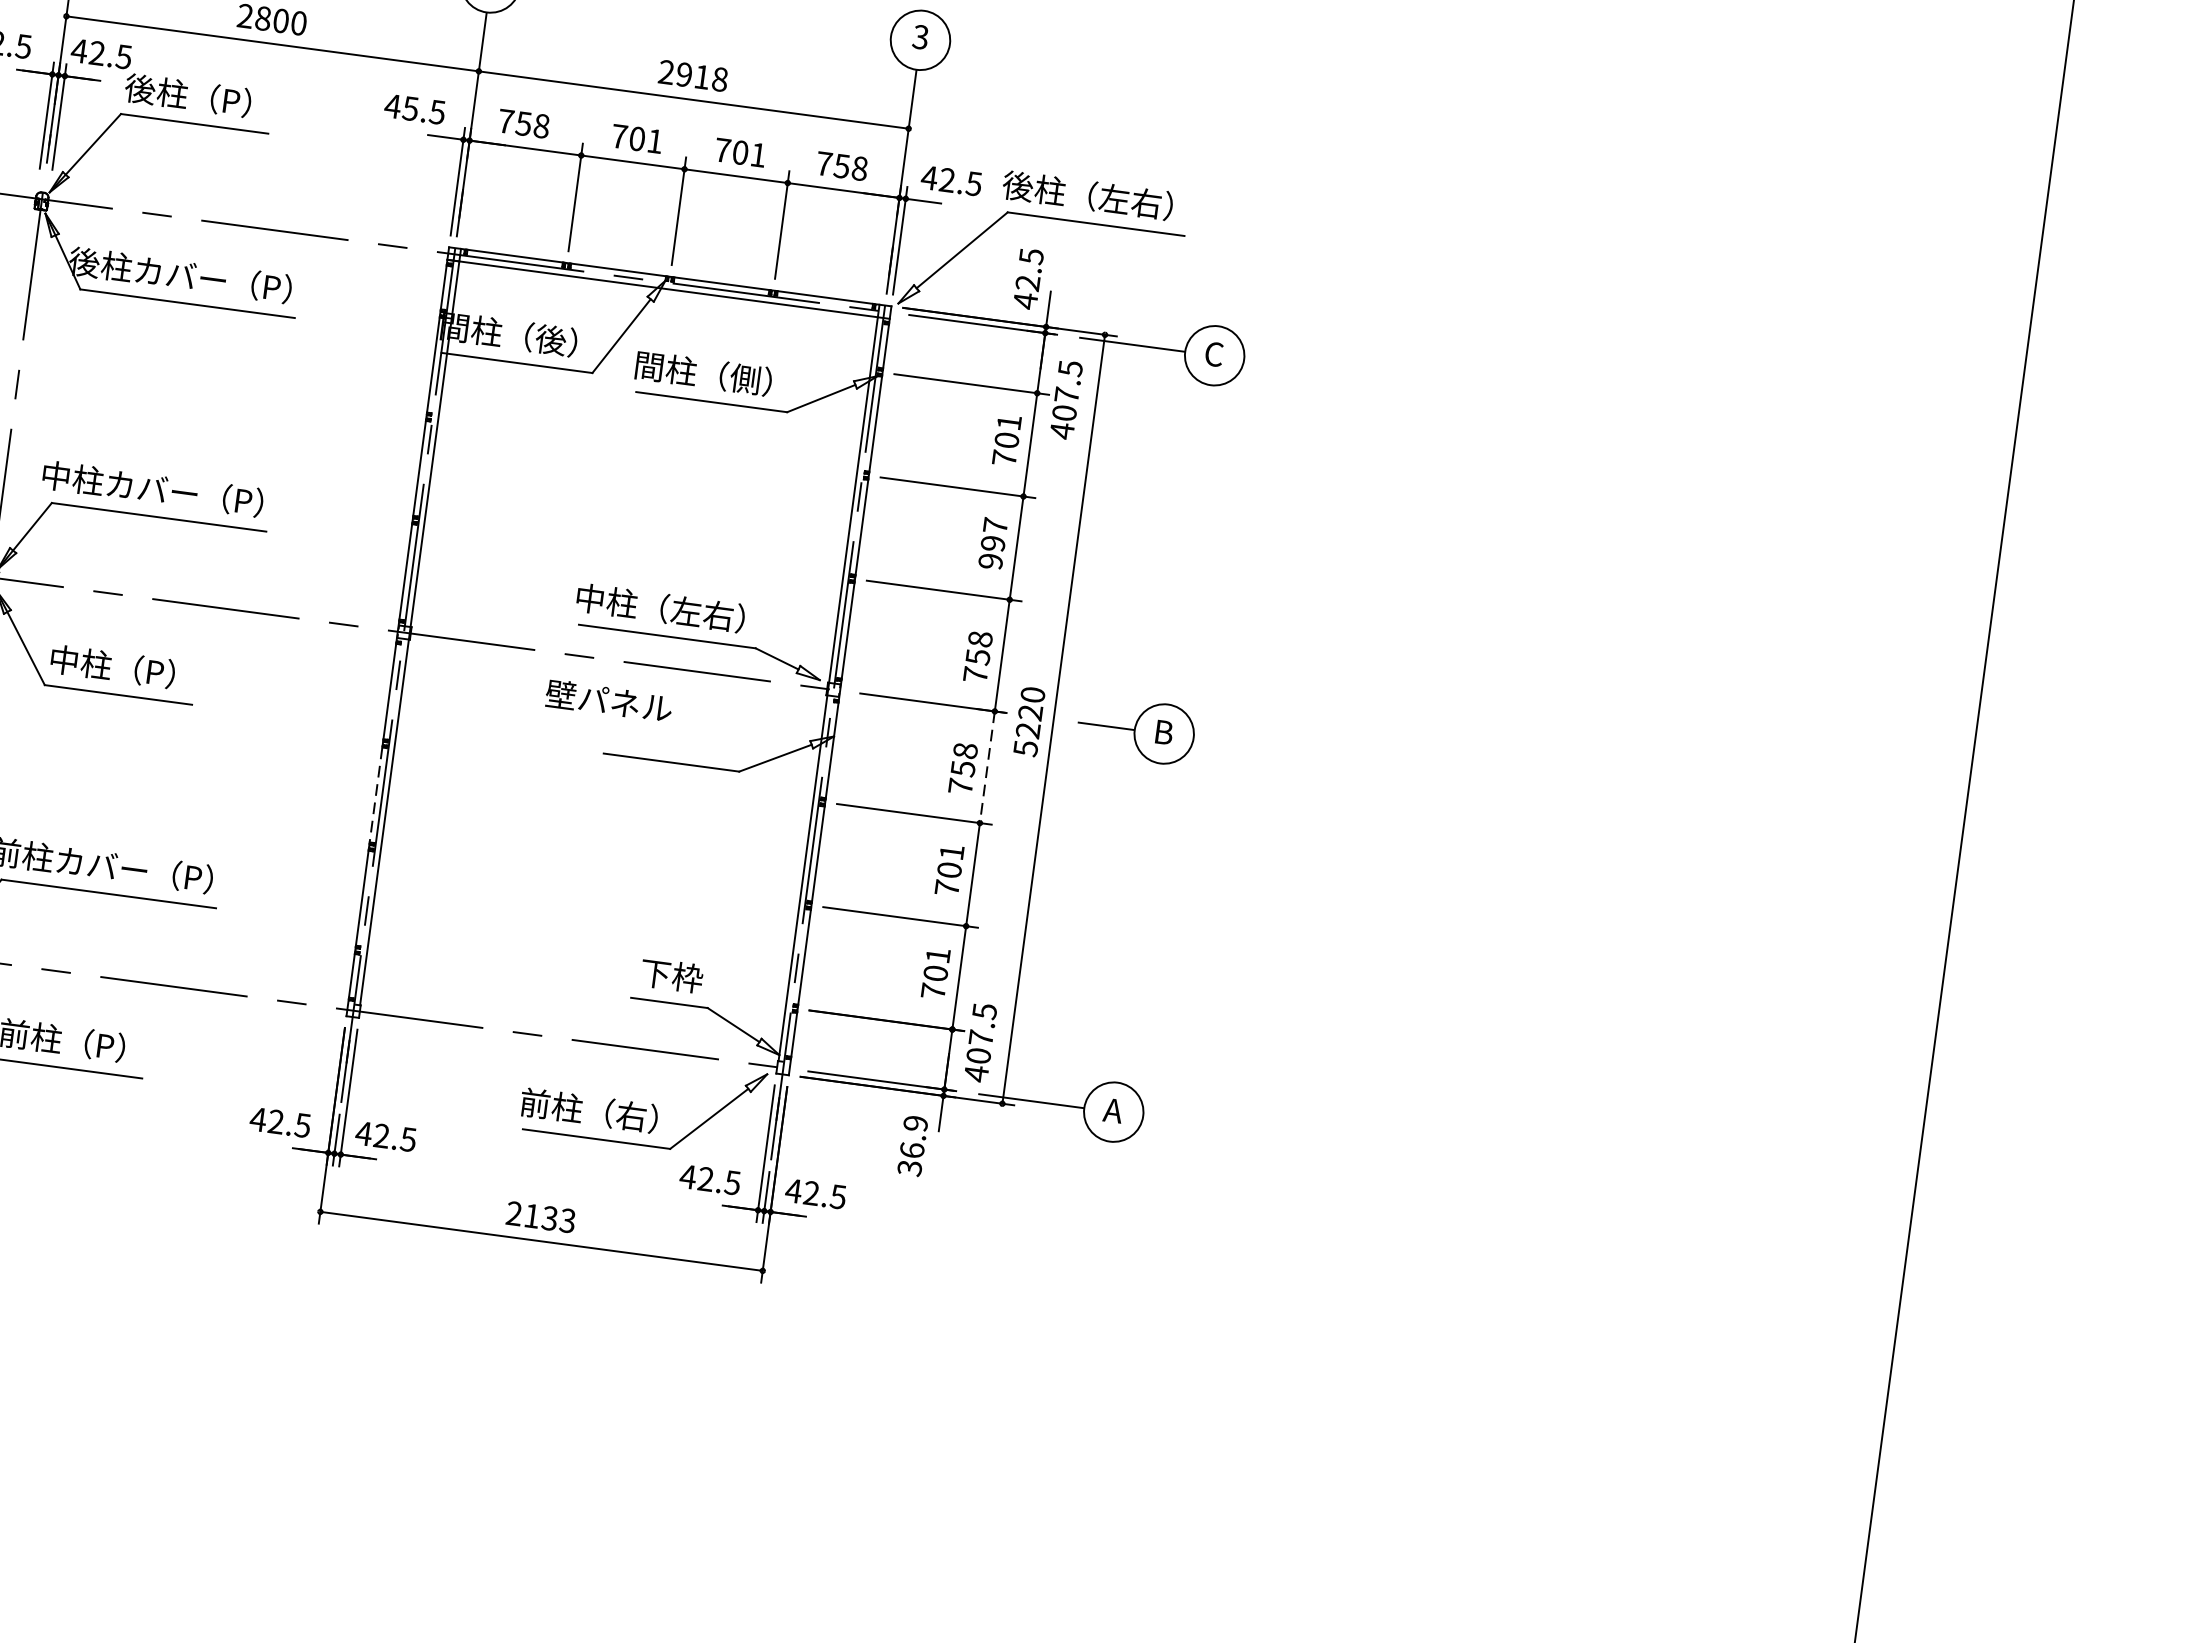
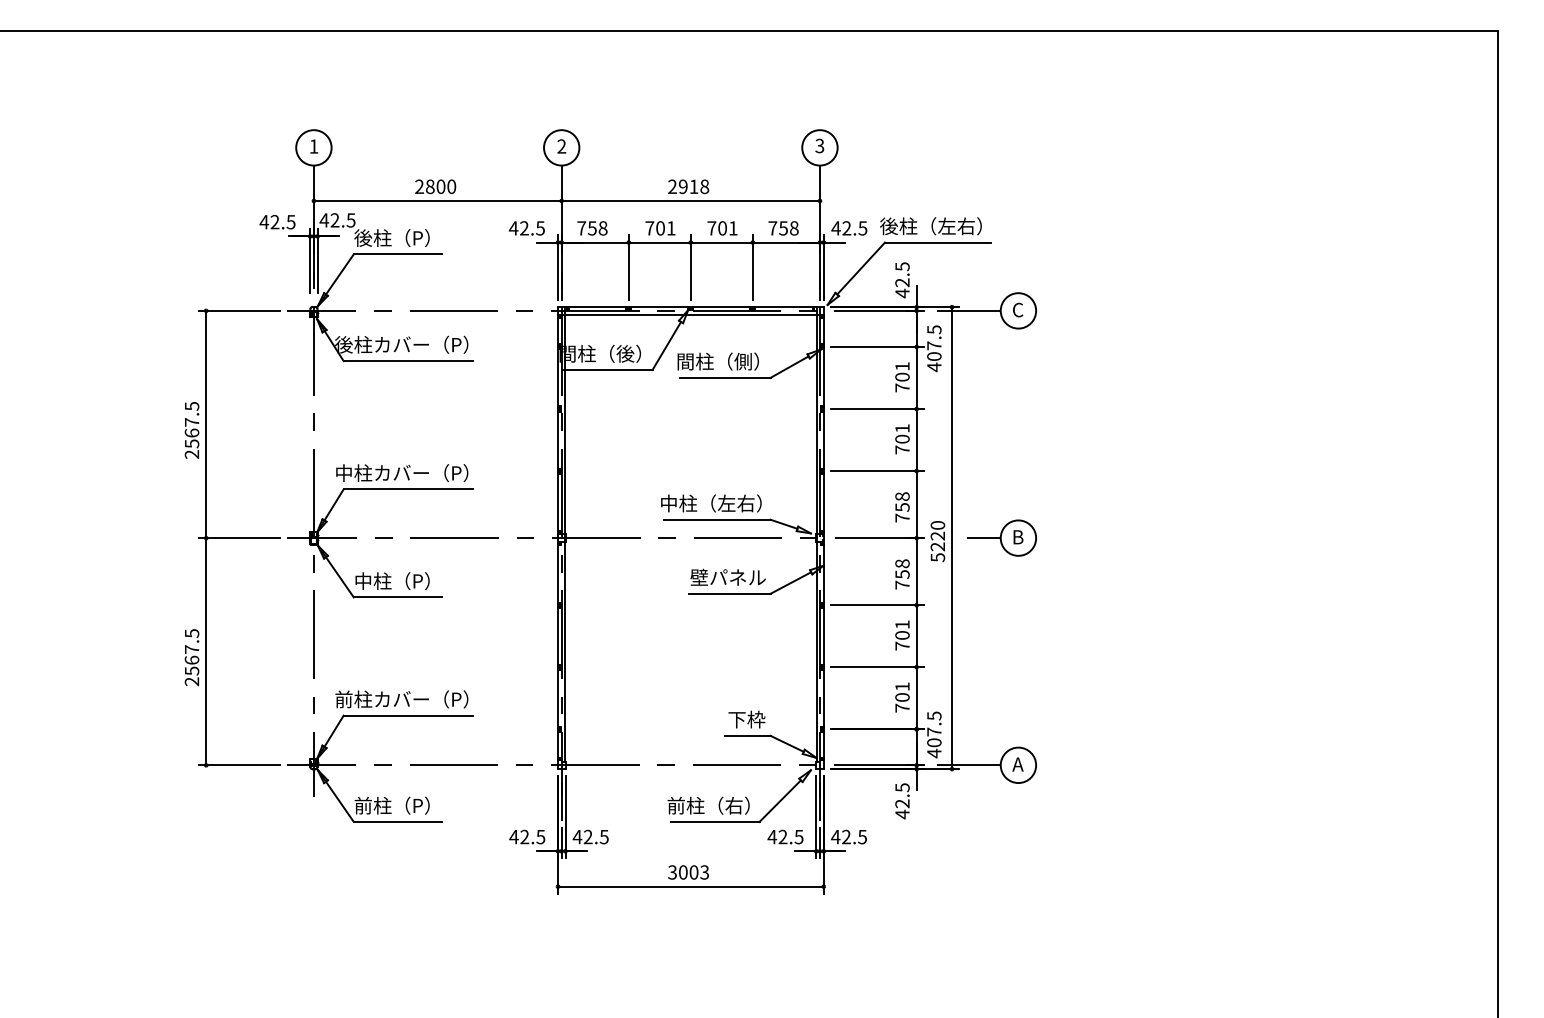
text: (409, 108) -> (523, 228), 45.5 -> 42.5
text: (993, 544) -> (902, 439), 997 -> 701
text: (608, 699) -> (727, 576), moved
line: (987, 766) -> (916, 571), dashed -> solid
line: (375, 795) -> (557, 636), dashed -> solid
text: (912, 1146) -> (902, 801), 36.9 -> 42.5
text: (532, 1216) -> (683, 872), 2133 -> 3003

